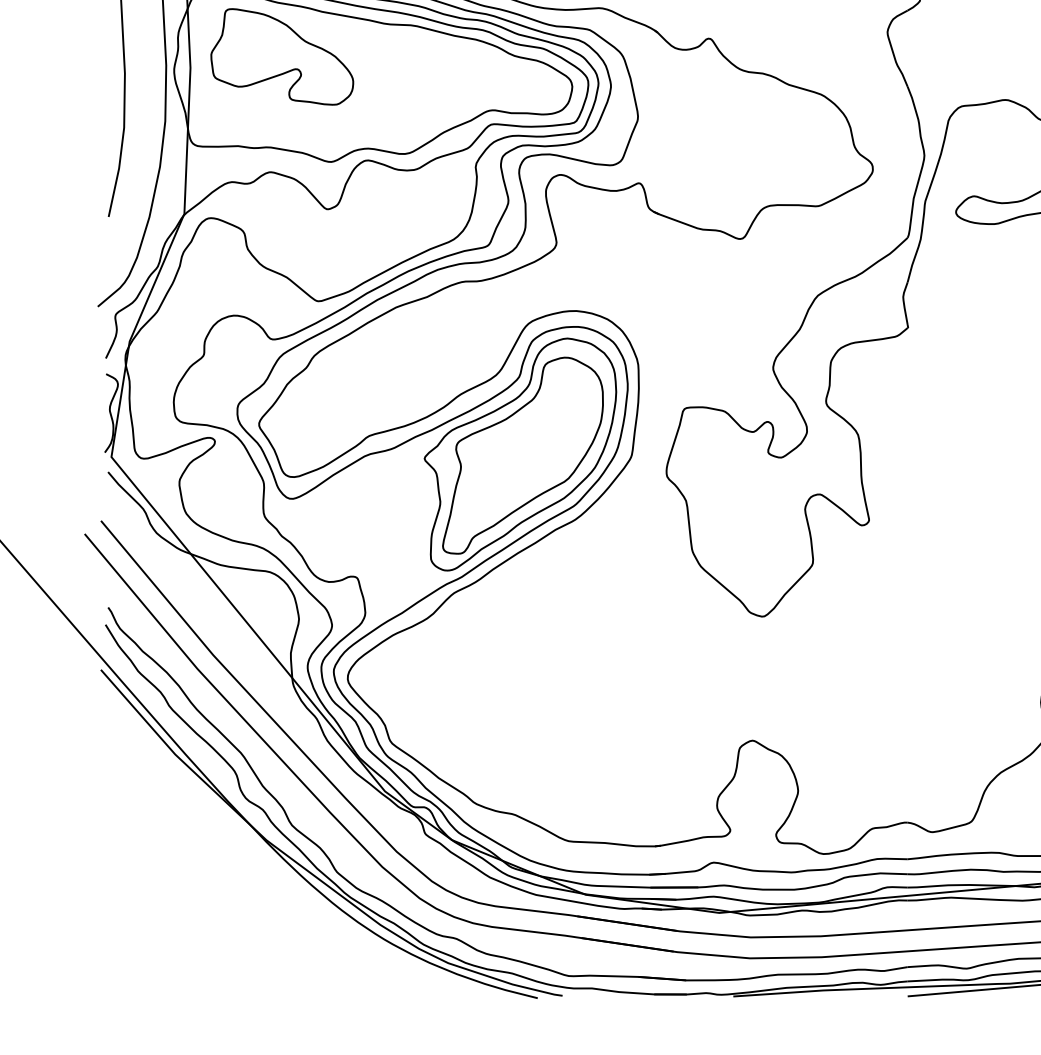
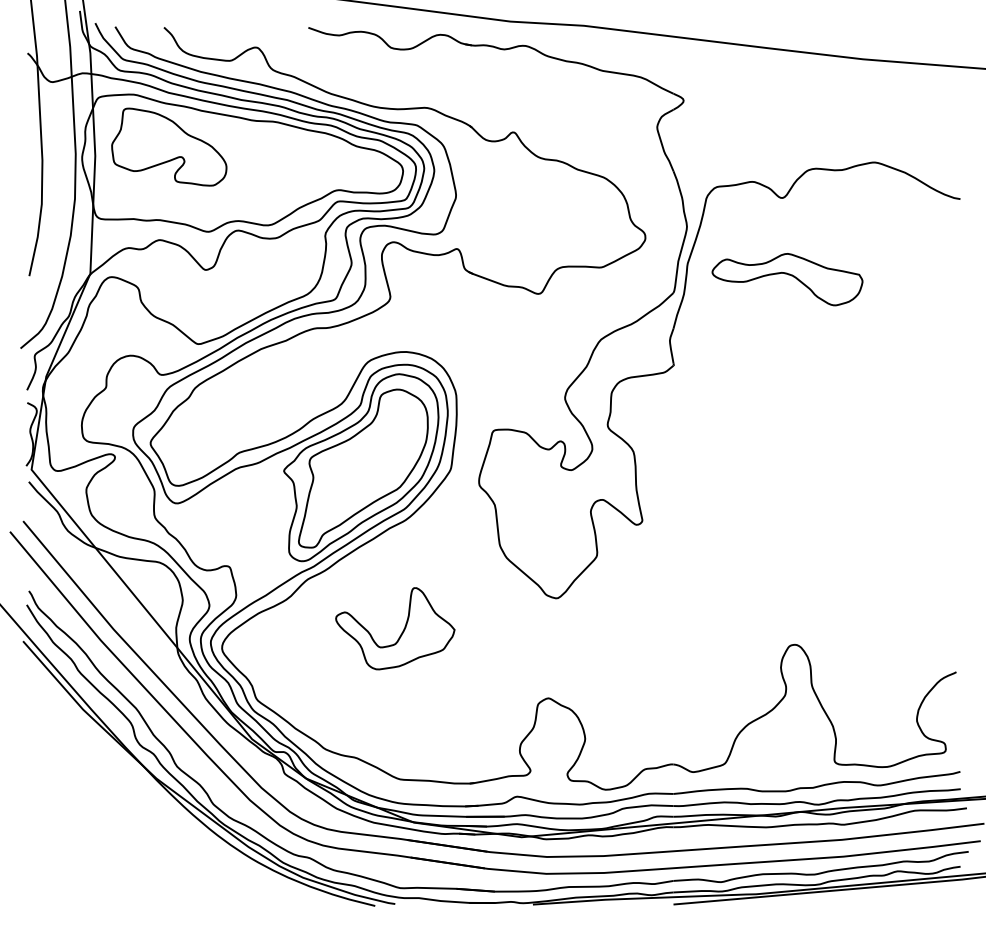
part: (570, 658) -> (401, 632), added

